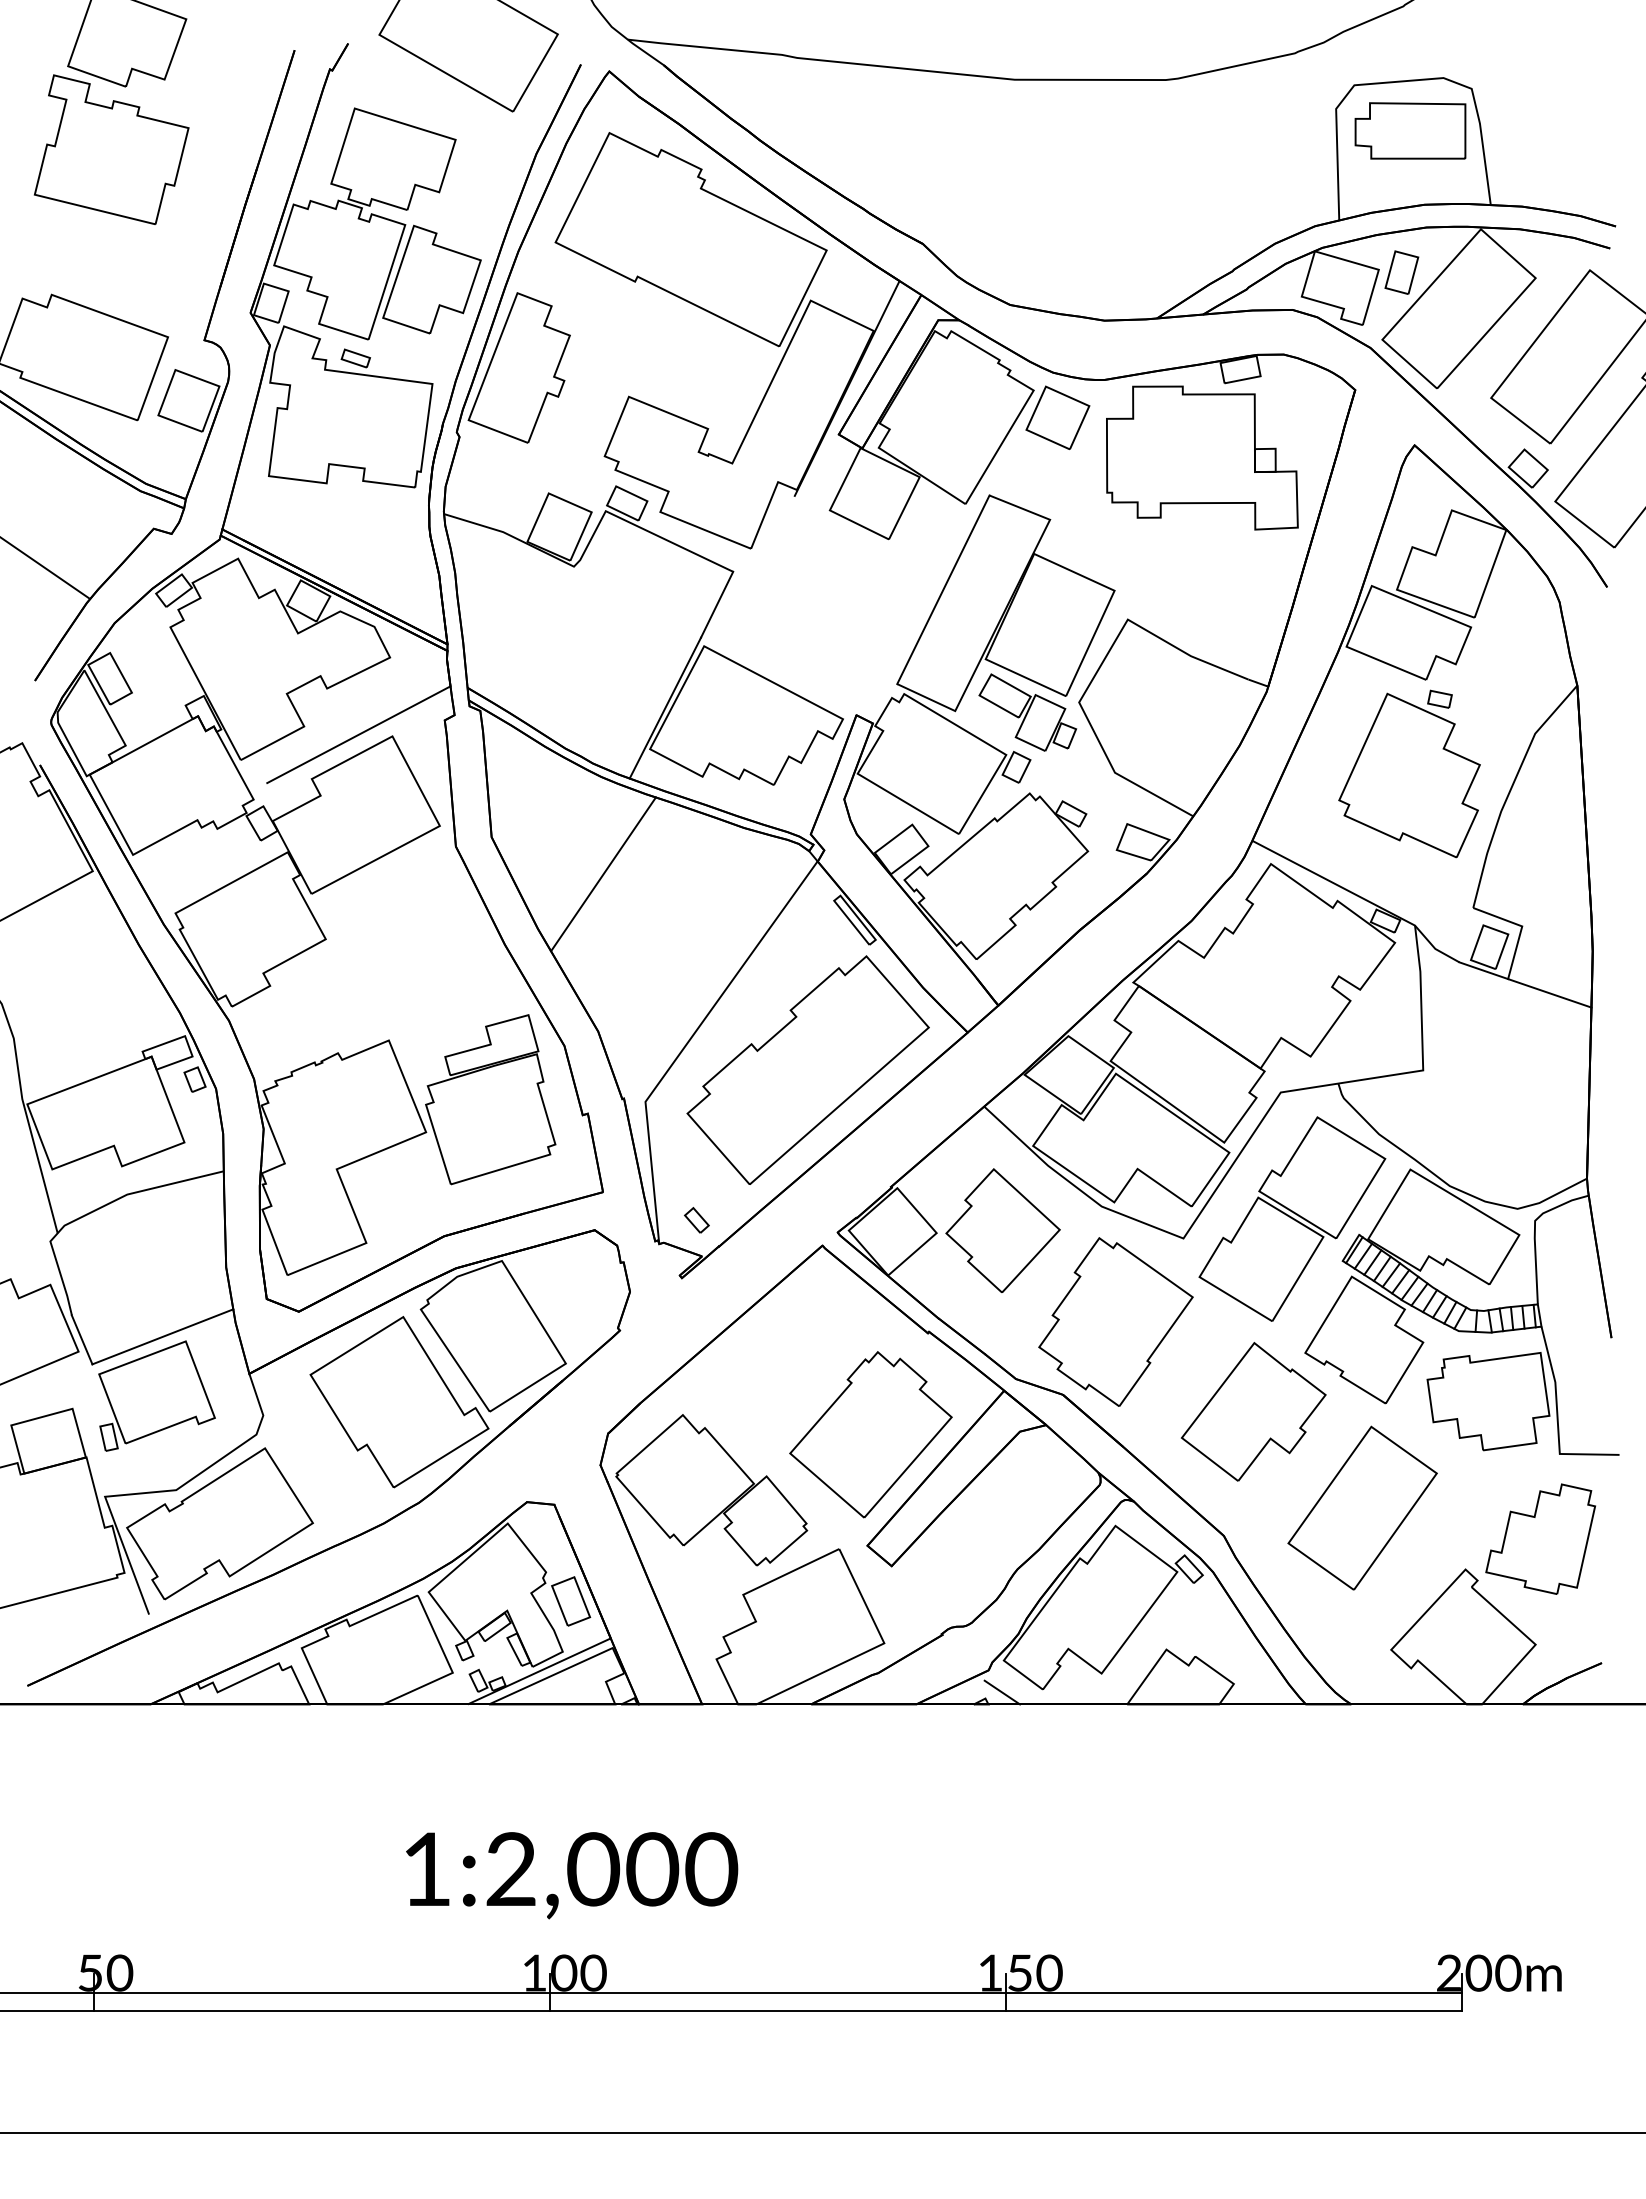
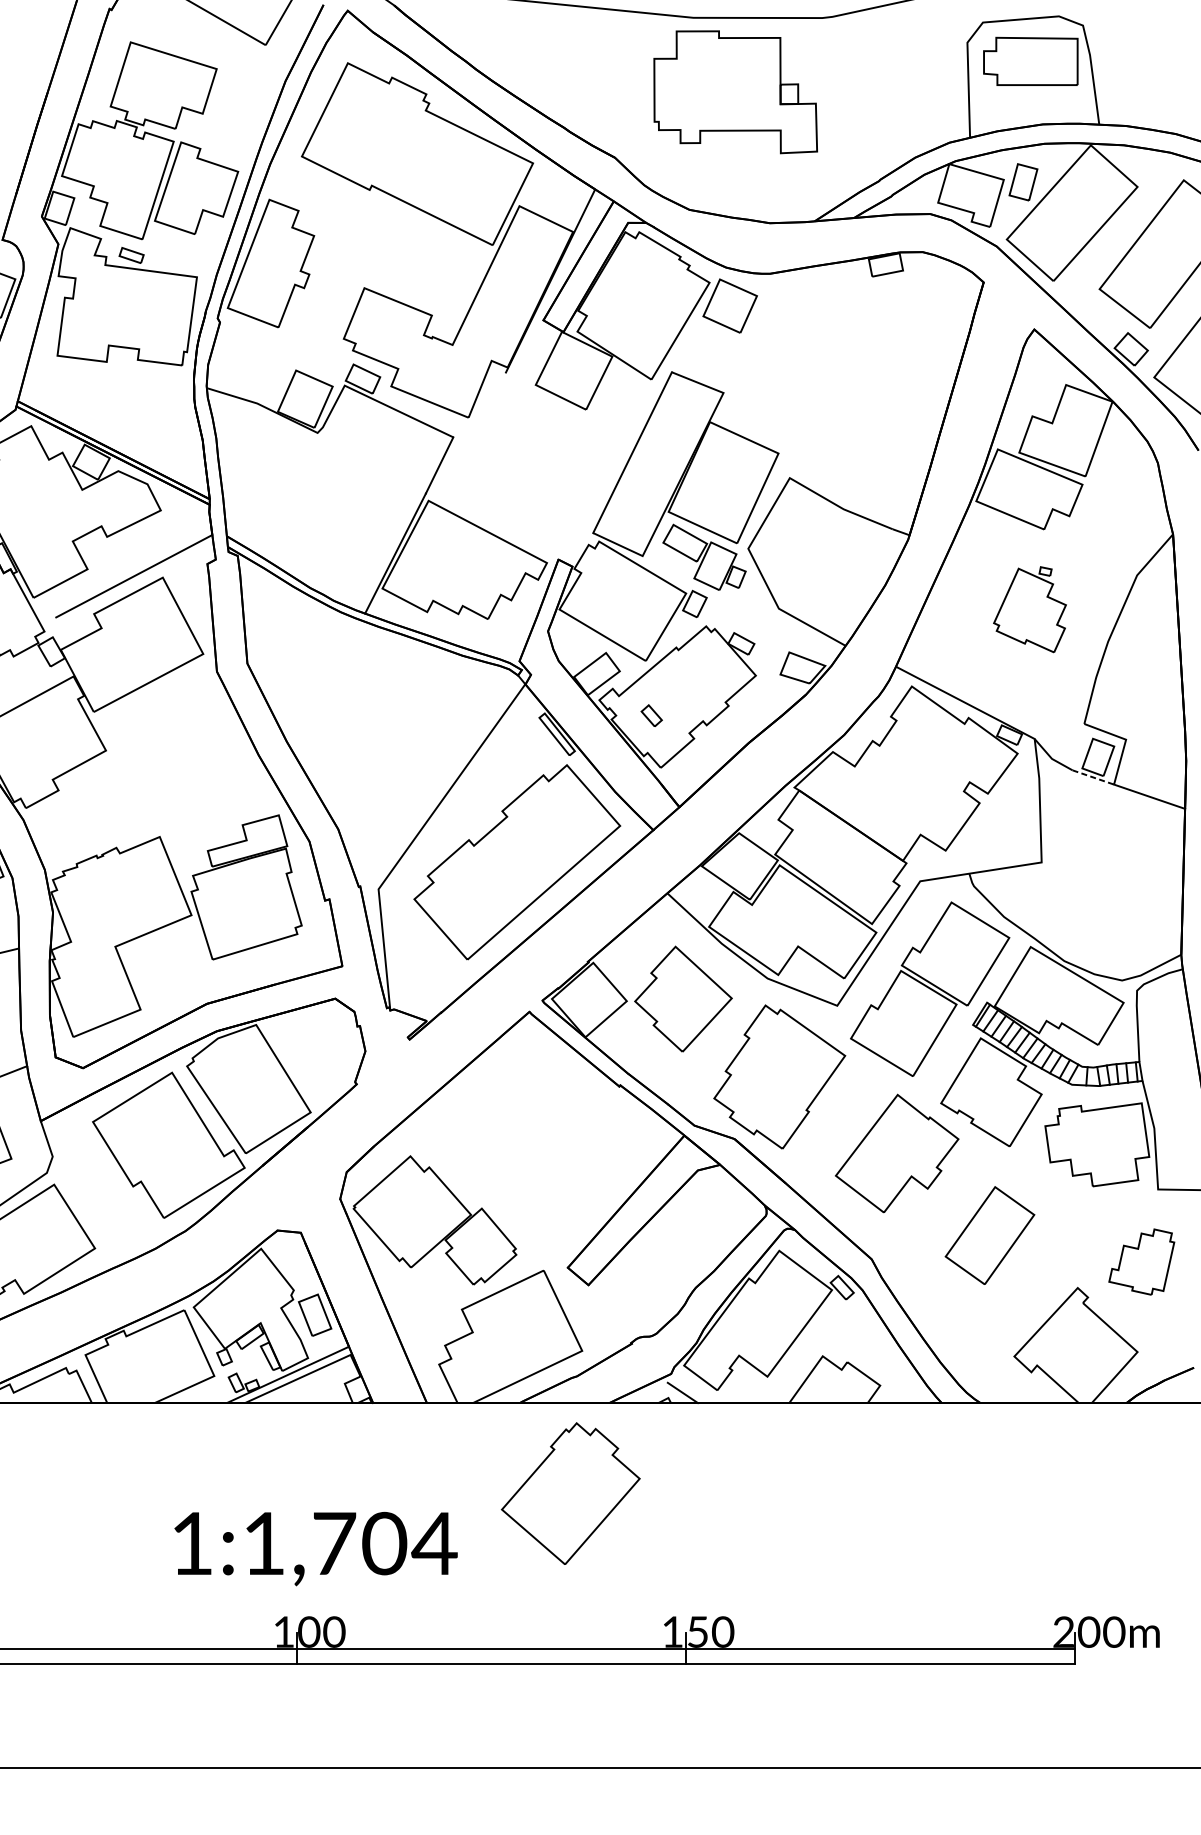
part: (1202, 457) -> (735, 91), moved
part: (1409, 773) -> (1029, 609), size x0.6
line: (603, 874) -> (342, 695), removed
line: (1483, 970) -> (1093, 777), solid -> dashed
part: (696, 1220) -> (651, 715), moved
part: (870, 1434) -> (570, 1493), moved
part: (1362, 1507) -> (989, 1235), size x0.7
part: (1540, 1538) -> (1141, 1261), size x0.7
text: (612, 1869) -> (350, 1543), 1:2,000 -> 1:1,704

